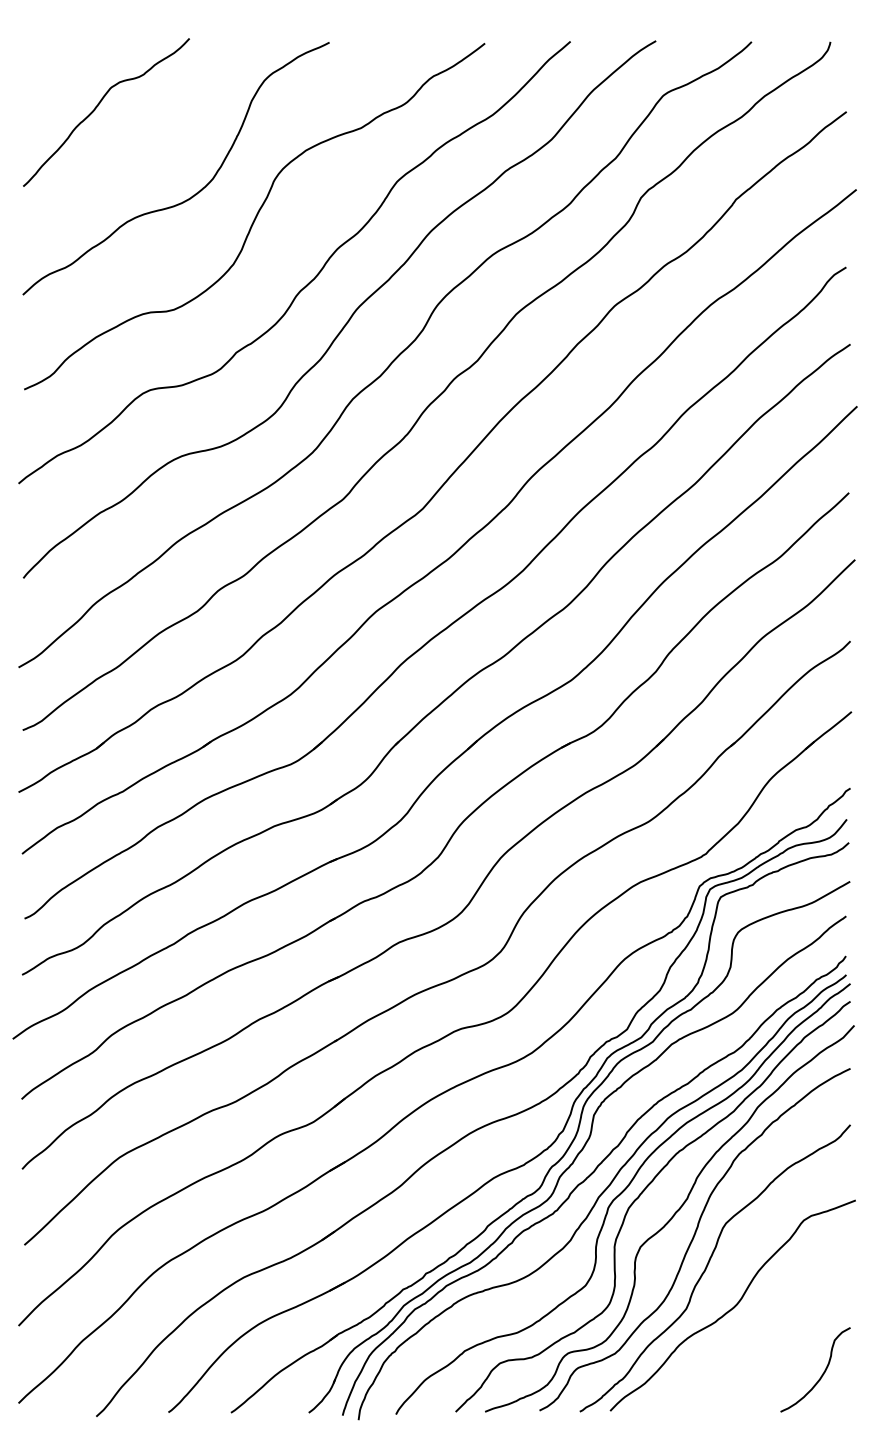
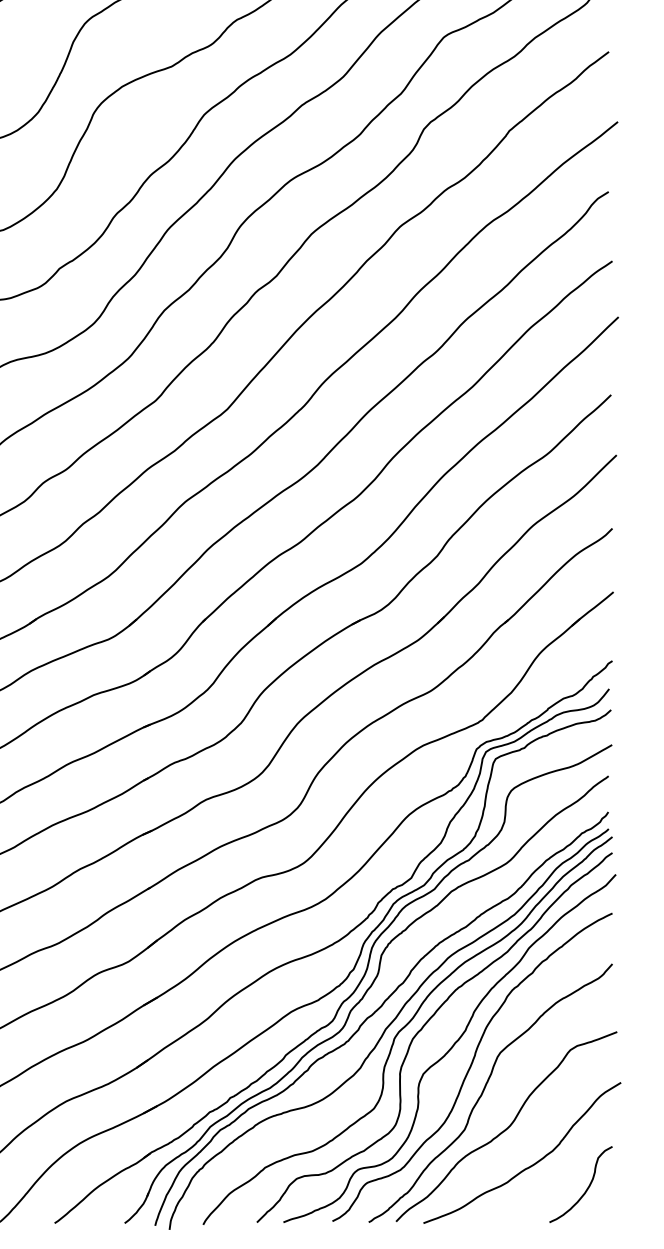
curve: (759, 1348) -> (530, 1165), added

